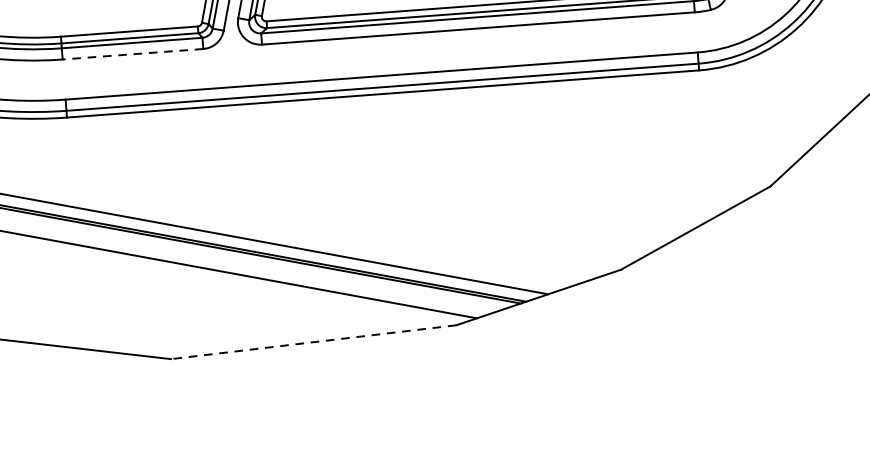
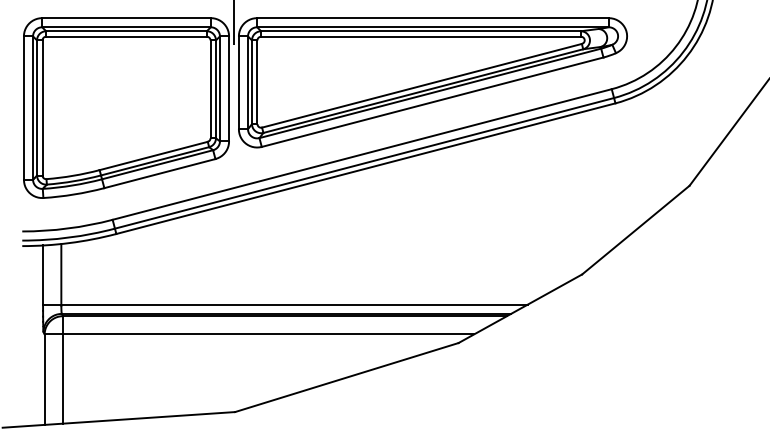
line: (132, 54) -> (159, 173), dashed -> solid
line: (313, 342) -> (346, 377), dashed -> solid

